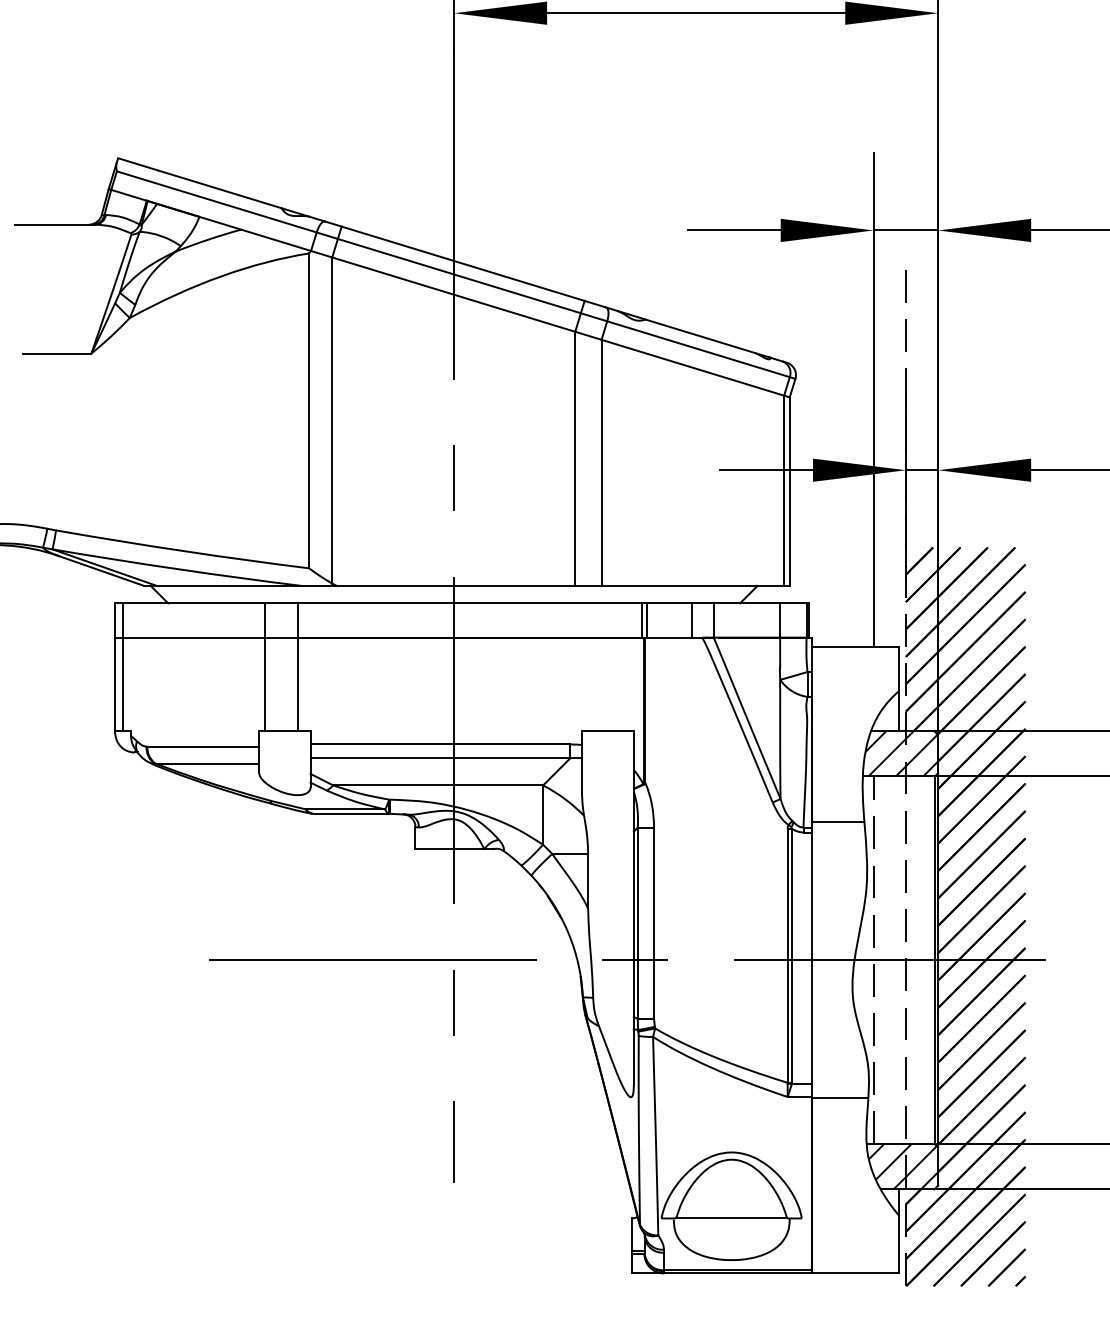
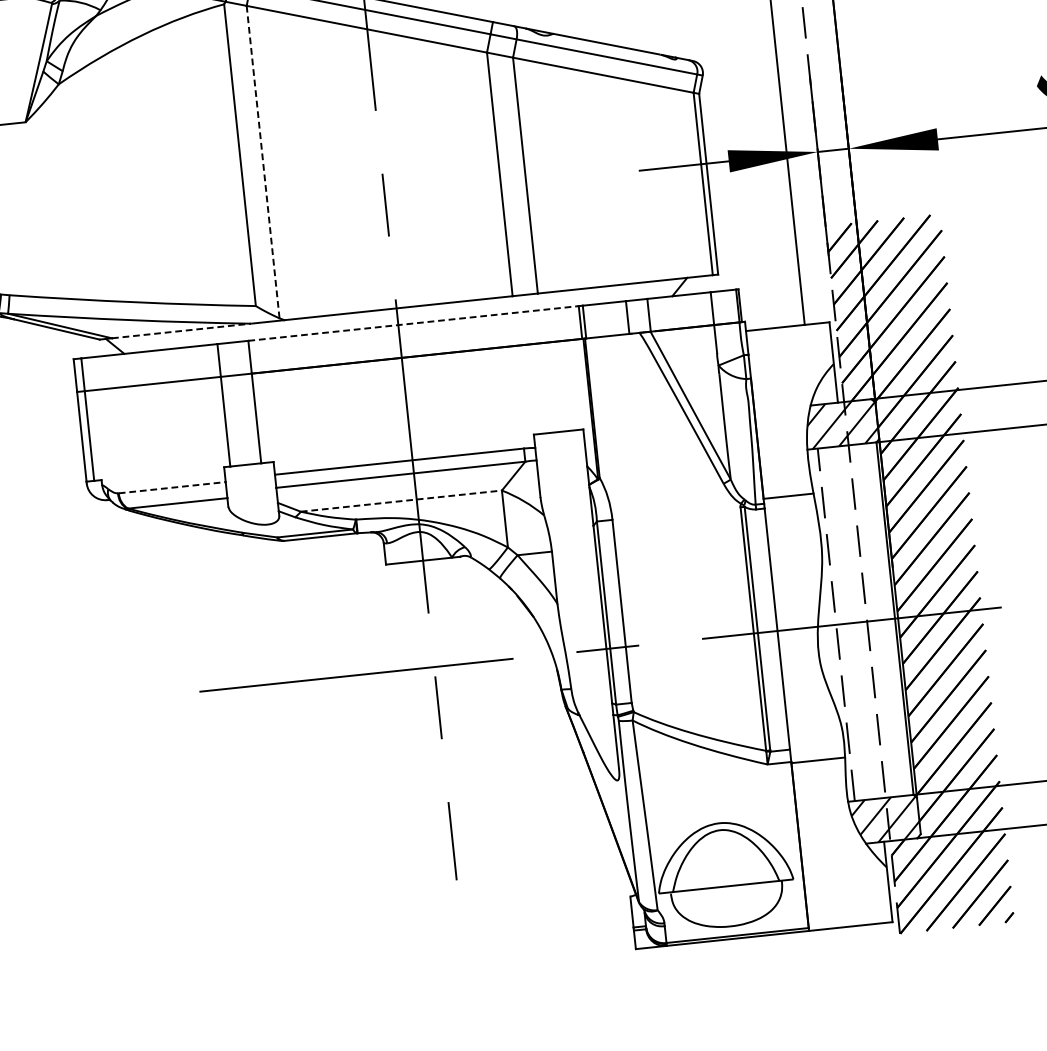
line: (332, 421) -> (263, 163), solid -> dashed
line: (229, 585) -> (181, 330), solid -> dashed
line: (470, 603) -> (414, 323), solid -> dashed
line: (203, 746) -> (172, 487), solid -> dashed
line: (438, 785) -> (401, 501), solid -> dashed

